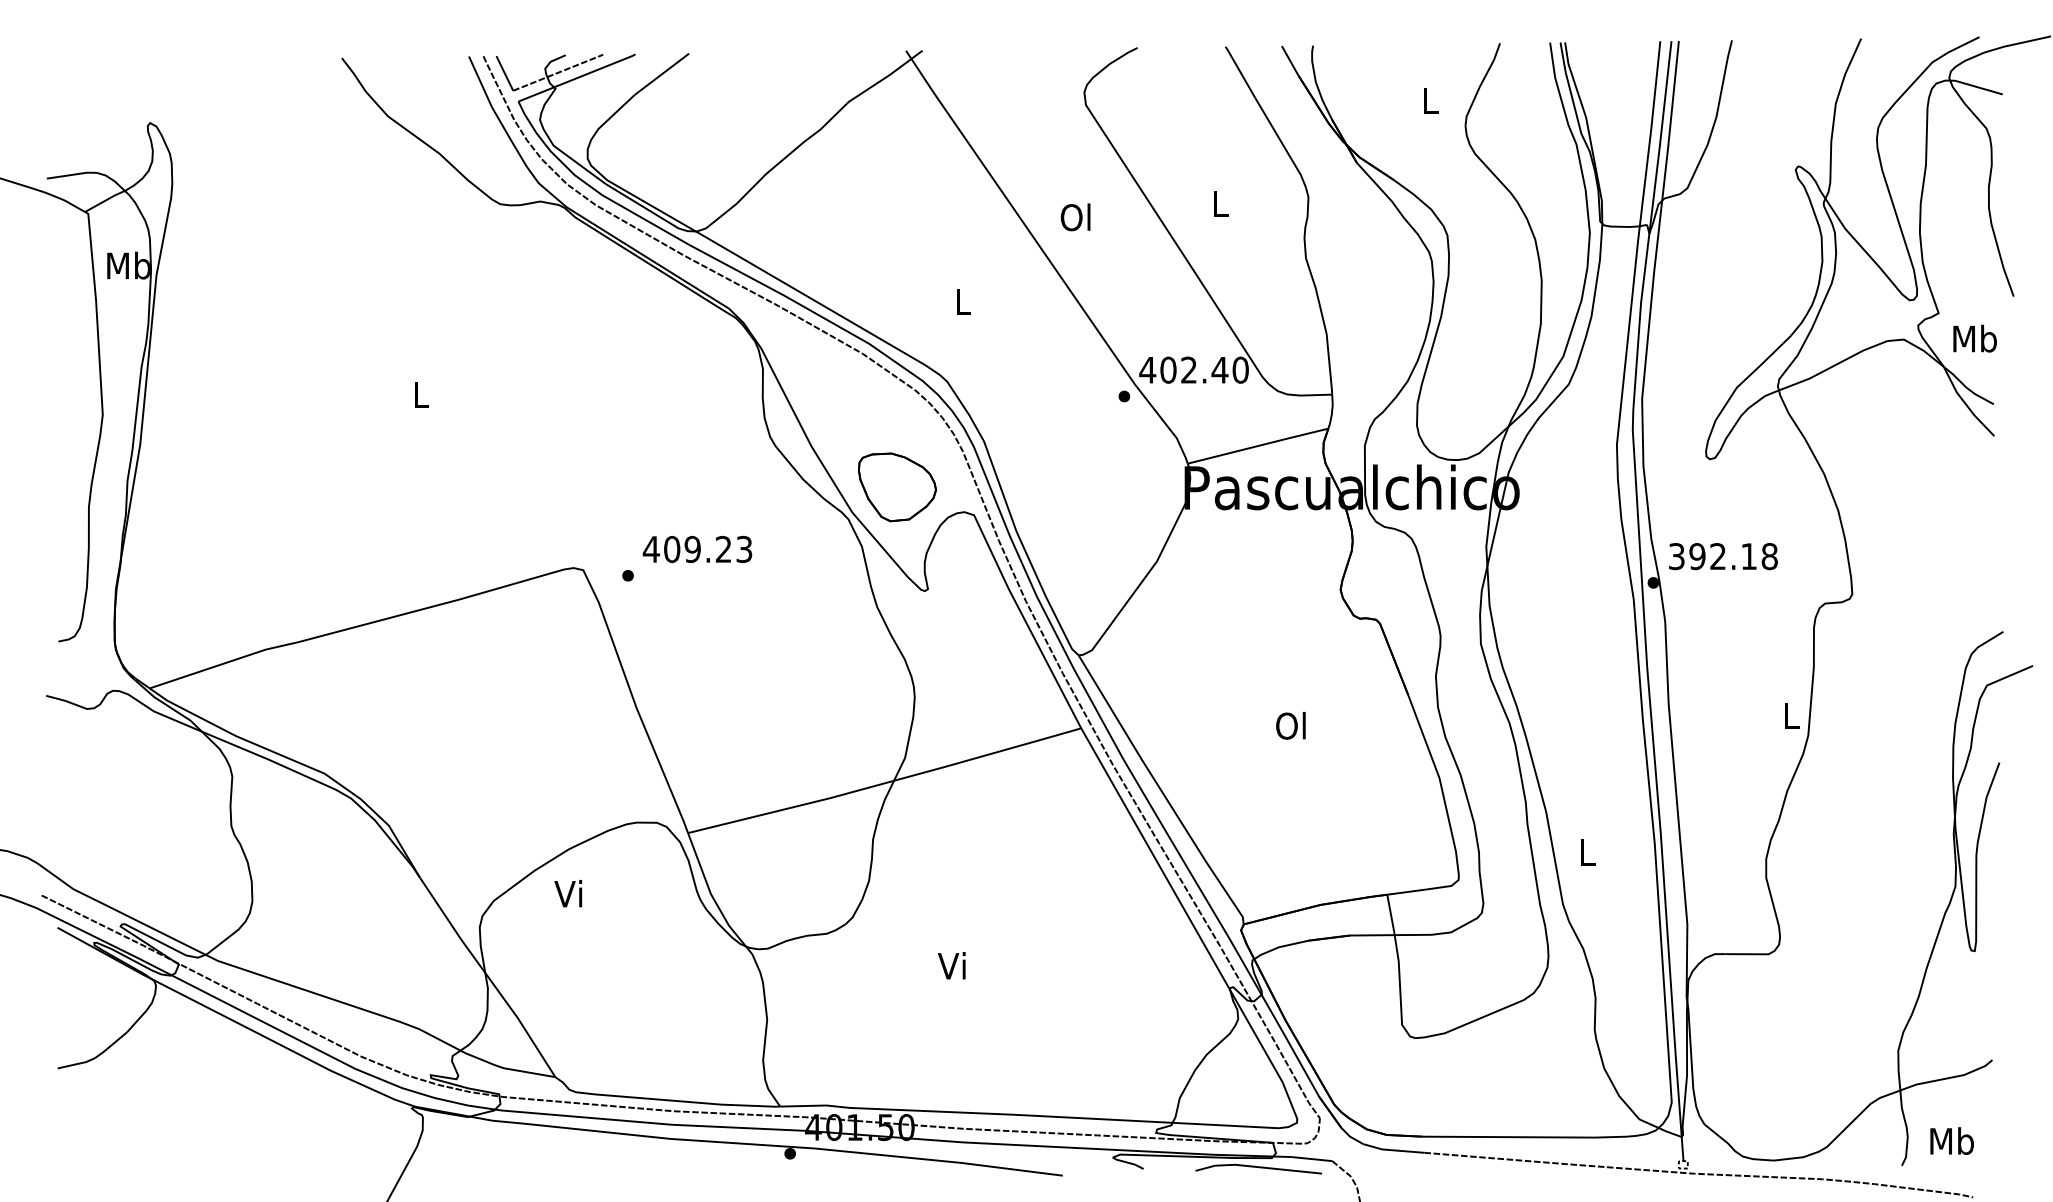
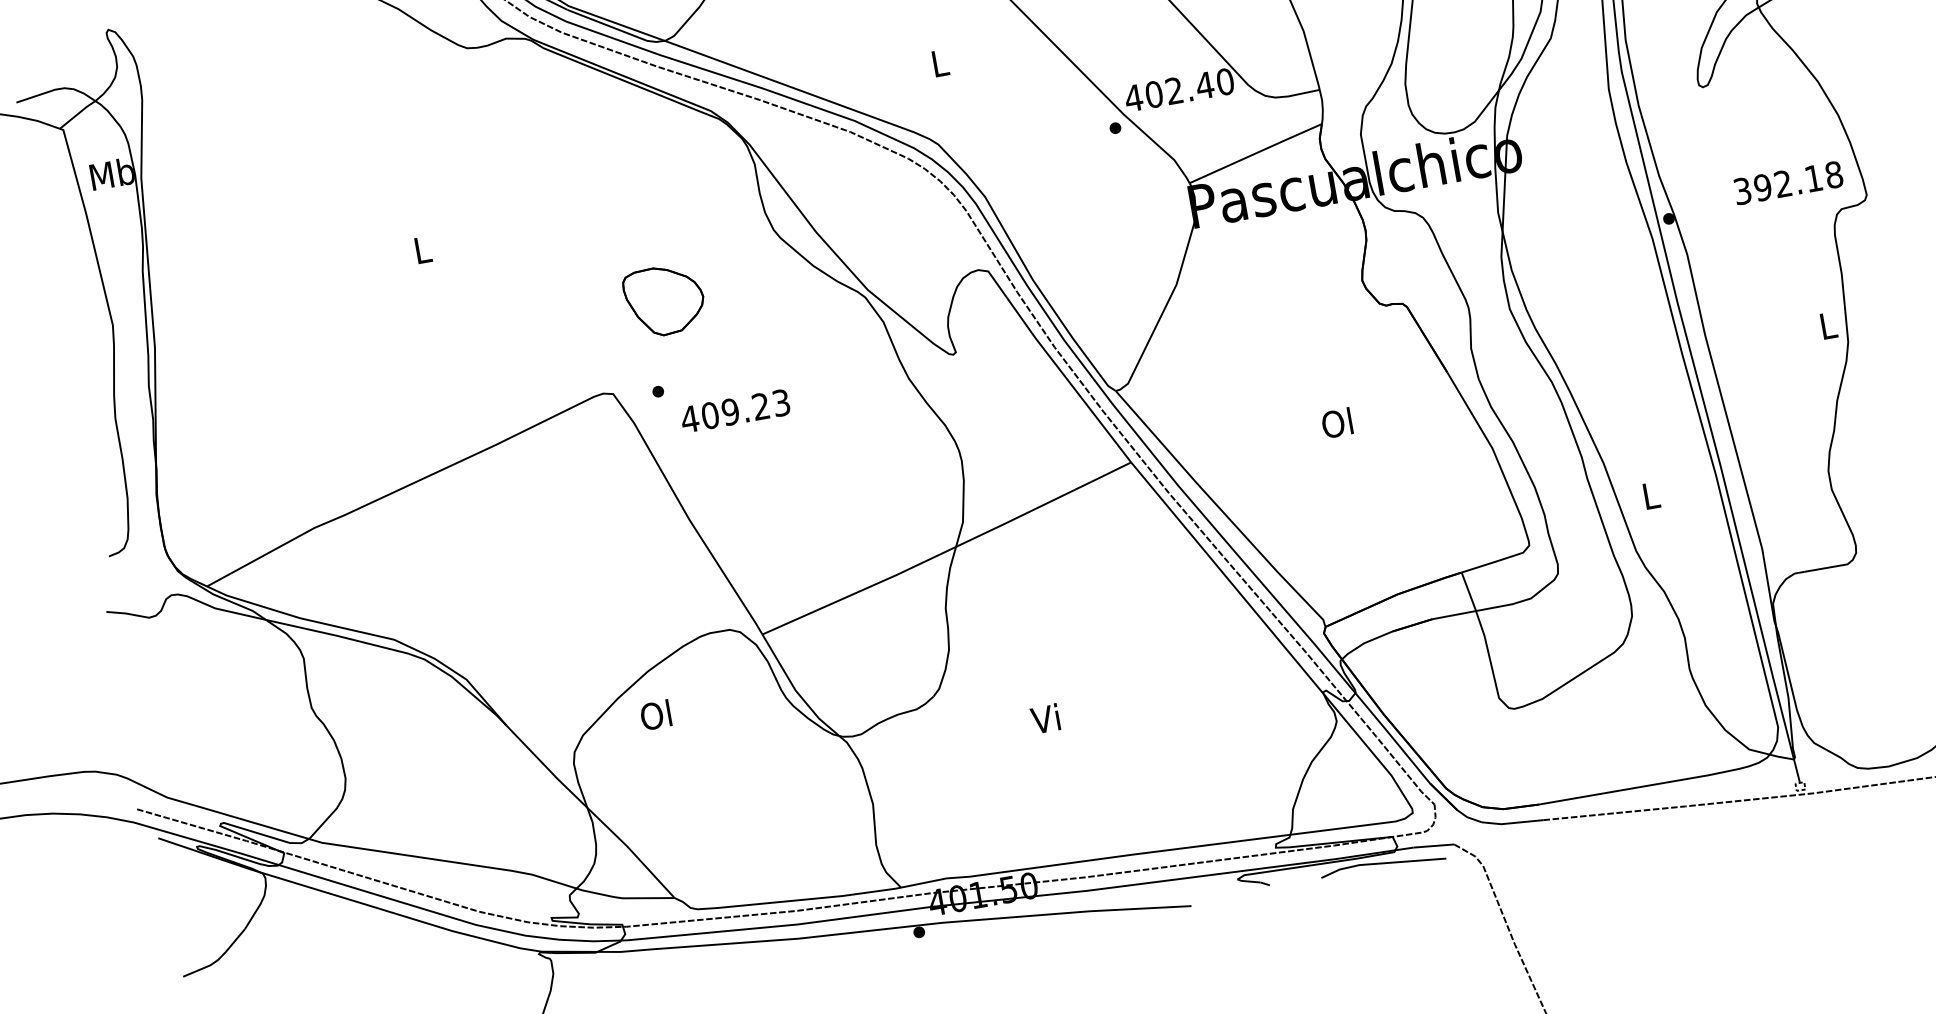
part: (897, 487) -> (664, 300), moved
text: (697, 548) -> (735, 410), moved
text: (1723, 556) -> (1788, 182), moved
text: (568, 893) -> (655, 714), Vi -> Ol

